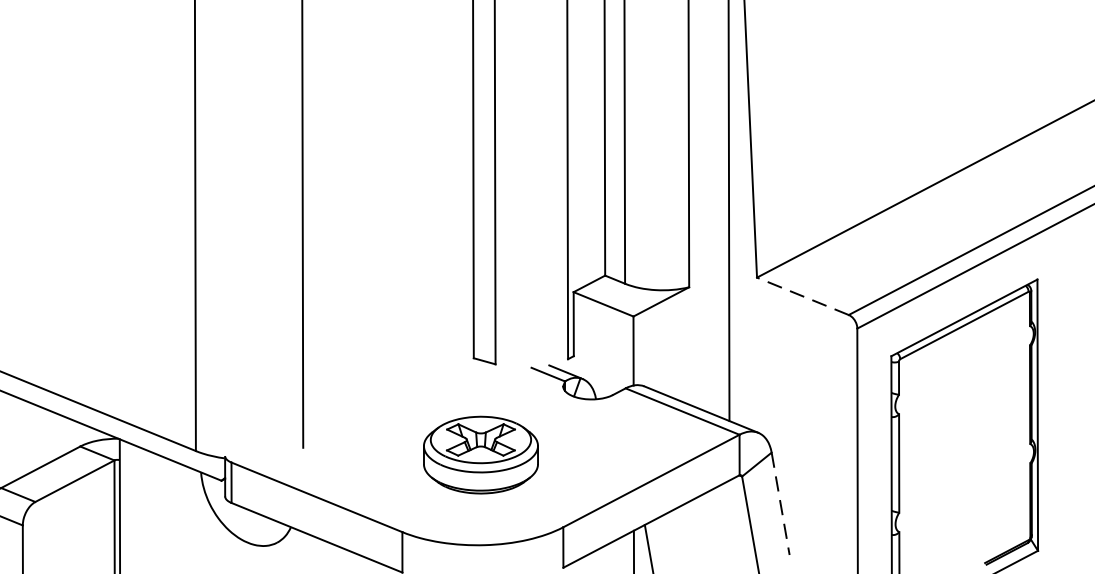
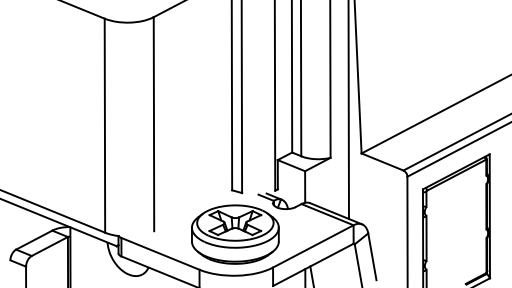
line: (802, 297) -> (382, 162), dashed -> solid
part: (481, 454) -> (235, 234), size x1.67
line: (780, 503) -> (372, 256), dashed -> solid

